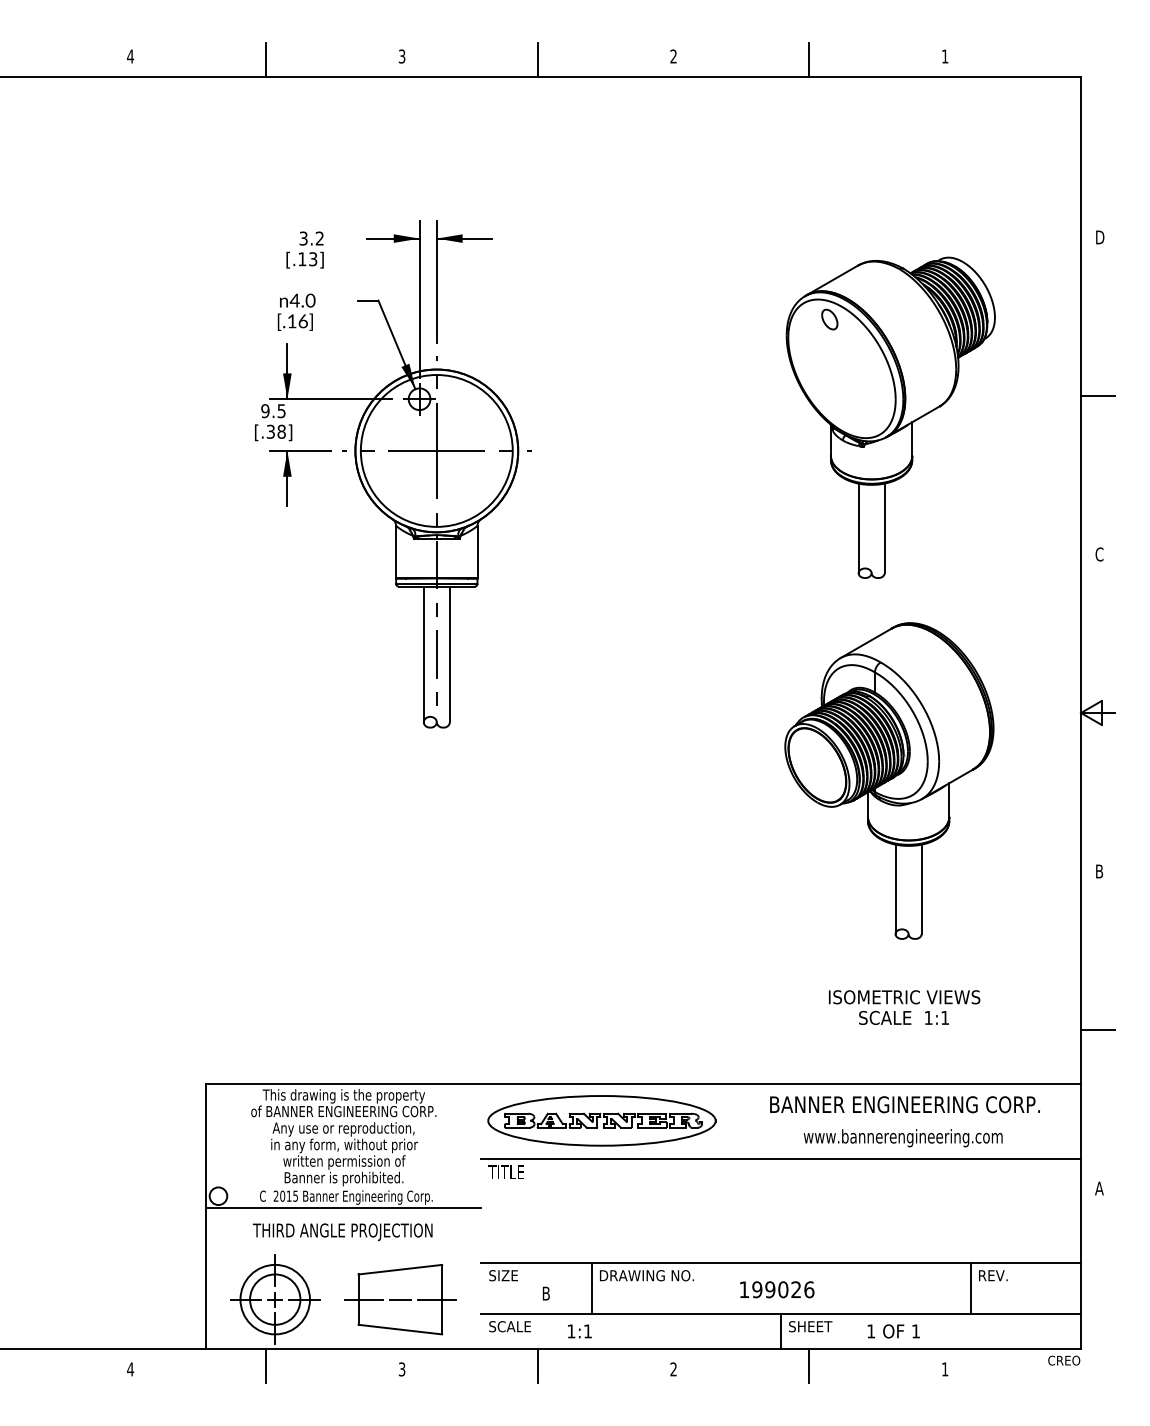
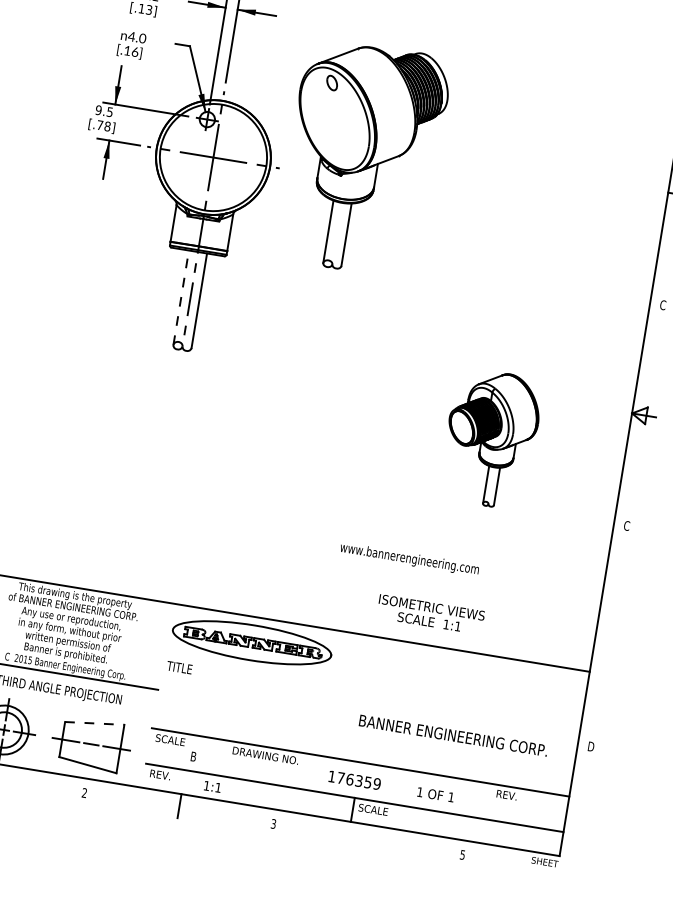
part: (890, 417) -> (363, 158), moved
text: (270, 431) -> (99, 125), [.38] -> [.78]
line: (423, 654) -> (180, 297), solid -> dashed
part: (889, 780) -> (491, 438), size x0.6
text: (1099, 871) -> (626, 525), B -> C
text: (904, 1007) -> (430, 614), moved
line: (1097, 1030) -> (607, 636), removed
text: (904, 1104) -> (453, 735), moved
text: (902, 1138) -> (409, 559), moved
line: (780, 1158) -> (372, 689), removed
text: (1099, 1188) -> (590, 746), A -> D
line: (400, 1269) -> (94, 723), solid -> dashed
text: (513, 1275) -> (172, 740), SIZE -> SCALE
line: (591, 1288) -> (225, 758), removed
line: (970, 1288) -> (489, 801), removed
text: (783, 1289) -> (359, 780), 199026 -> 176359
text: (509, 1326) -> (164, 775), SCALE -> REV.
text: (814, 1326) -> (376, 810), SHEET -> SCALE
text: (893, 1331) -> (435, 794), moved
text: (1061, 1360) -> (544, 862), CREO -> SHEET
line: (809, 1365) -> (368, 836), removed
text: (401, 1369) -> (84, 793), 3 -> 2
text: (673, 1369) -> (273, 824), 2 -> 3
text: (945, 1369) -> (462, 855), 1 -> 5

